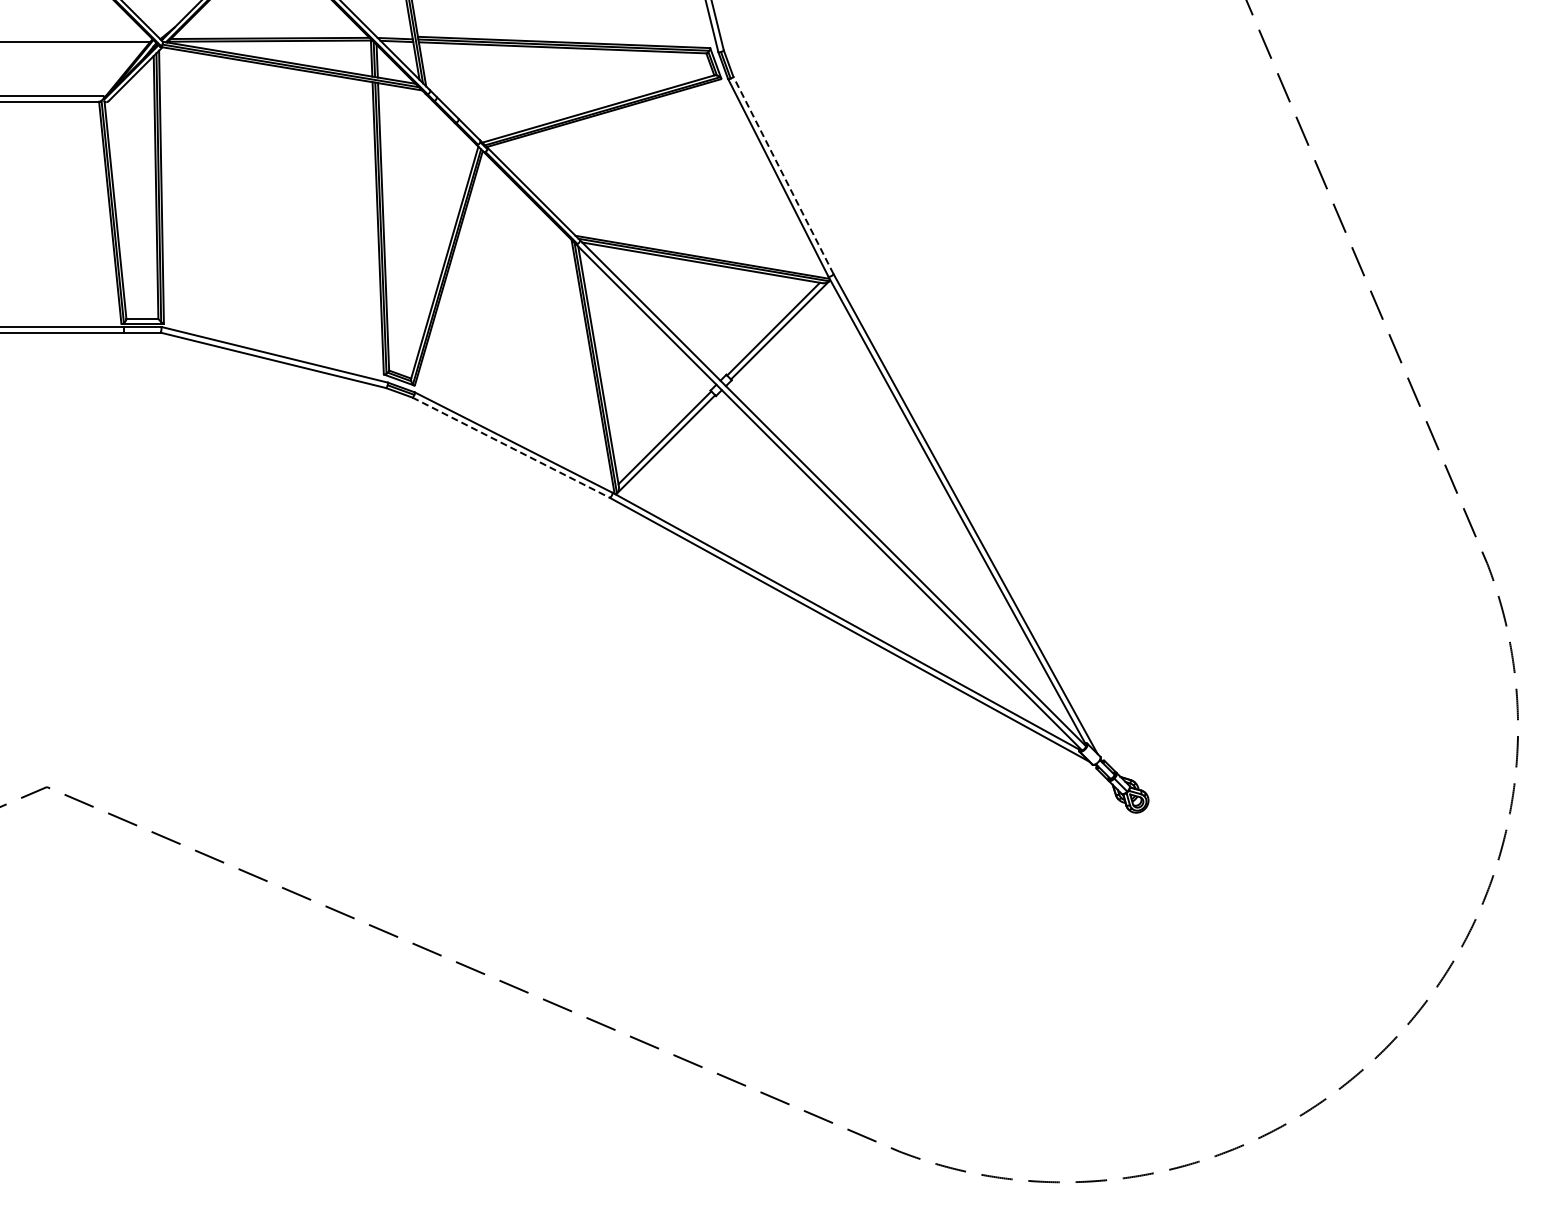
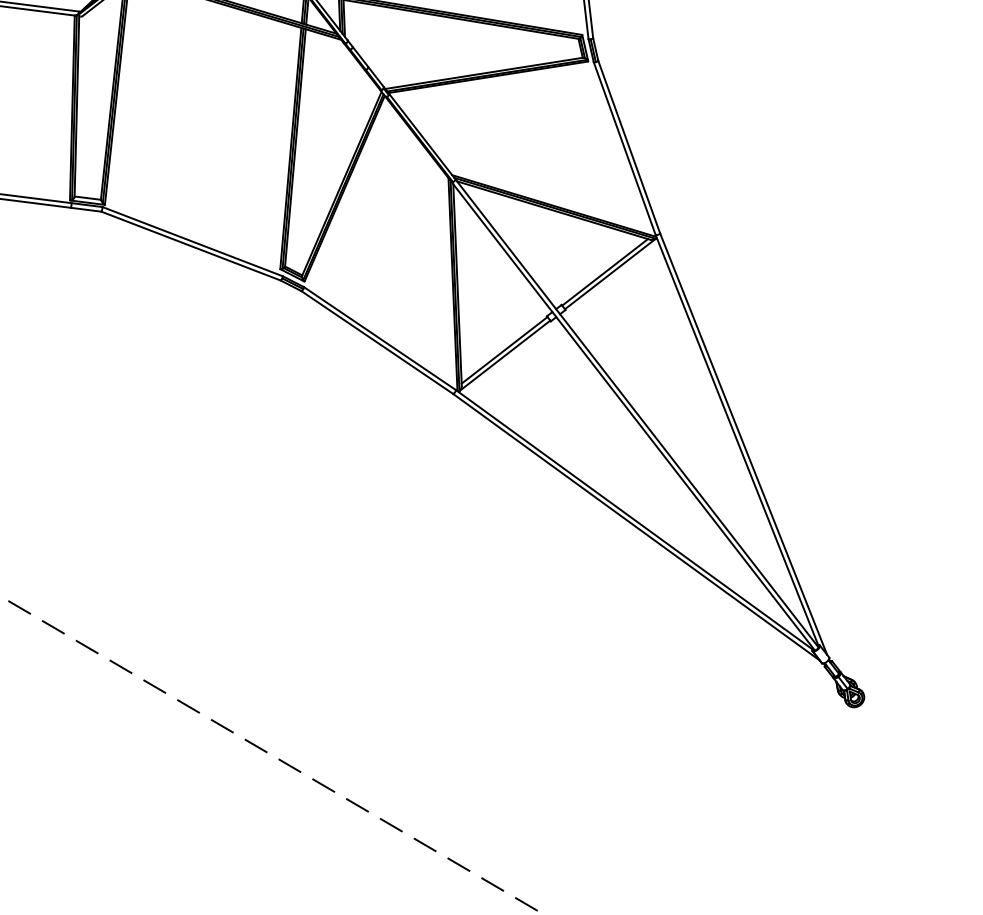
line: (783, 175) -> (629, 147), dashed -> solid
line: (511, 447) -> (377, 342), dashed -> solid

